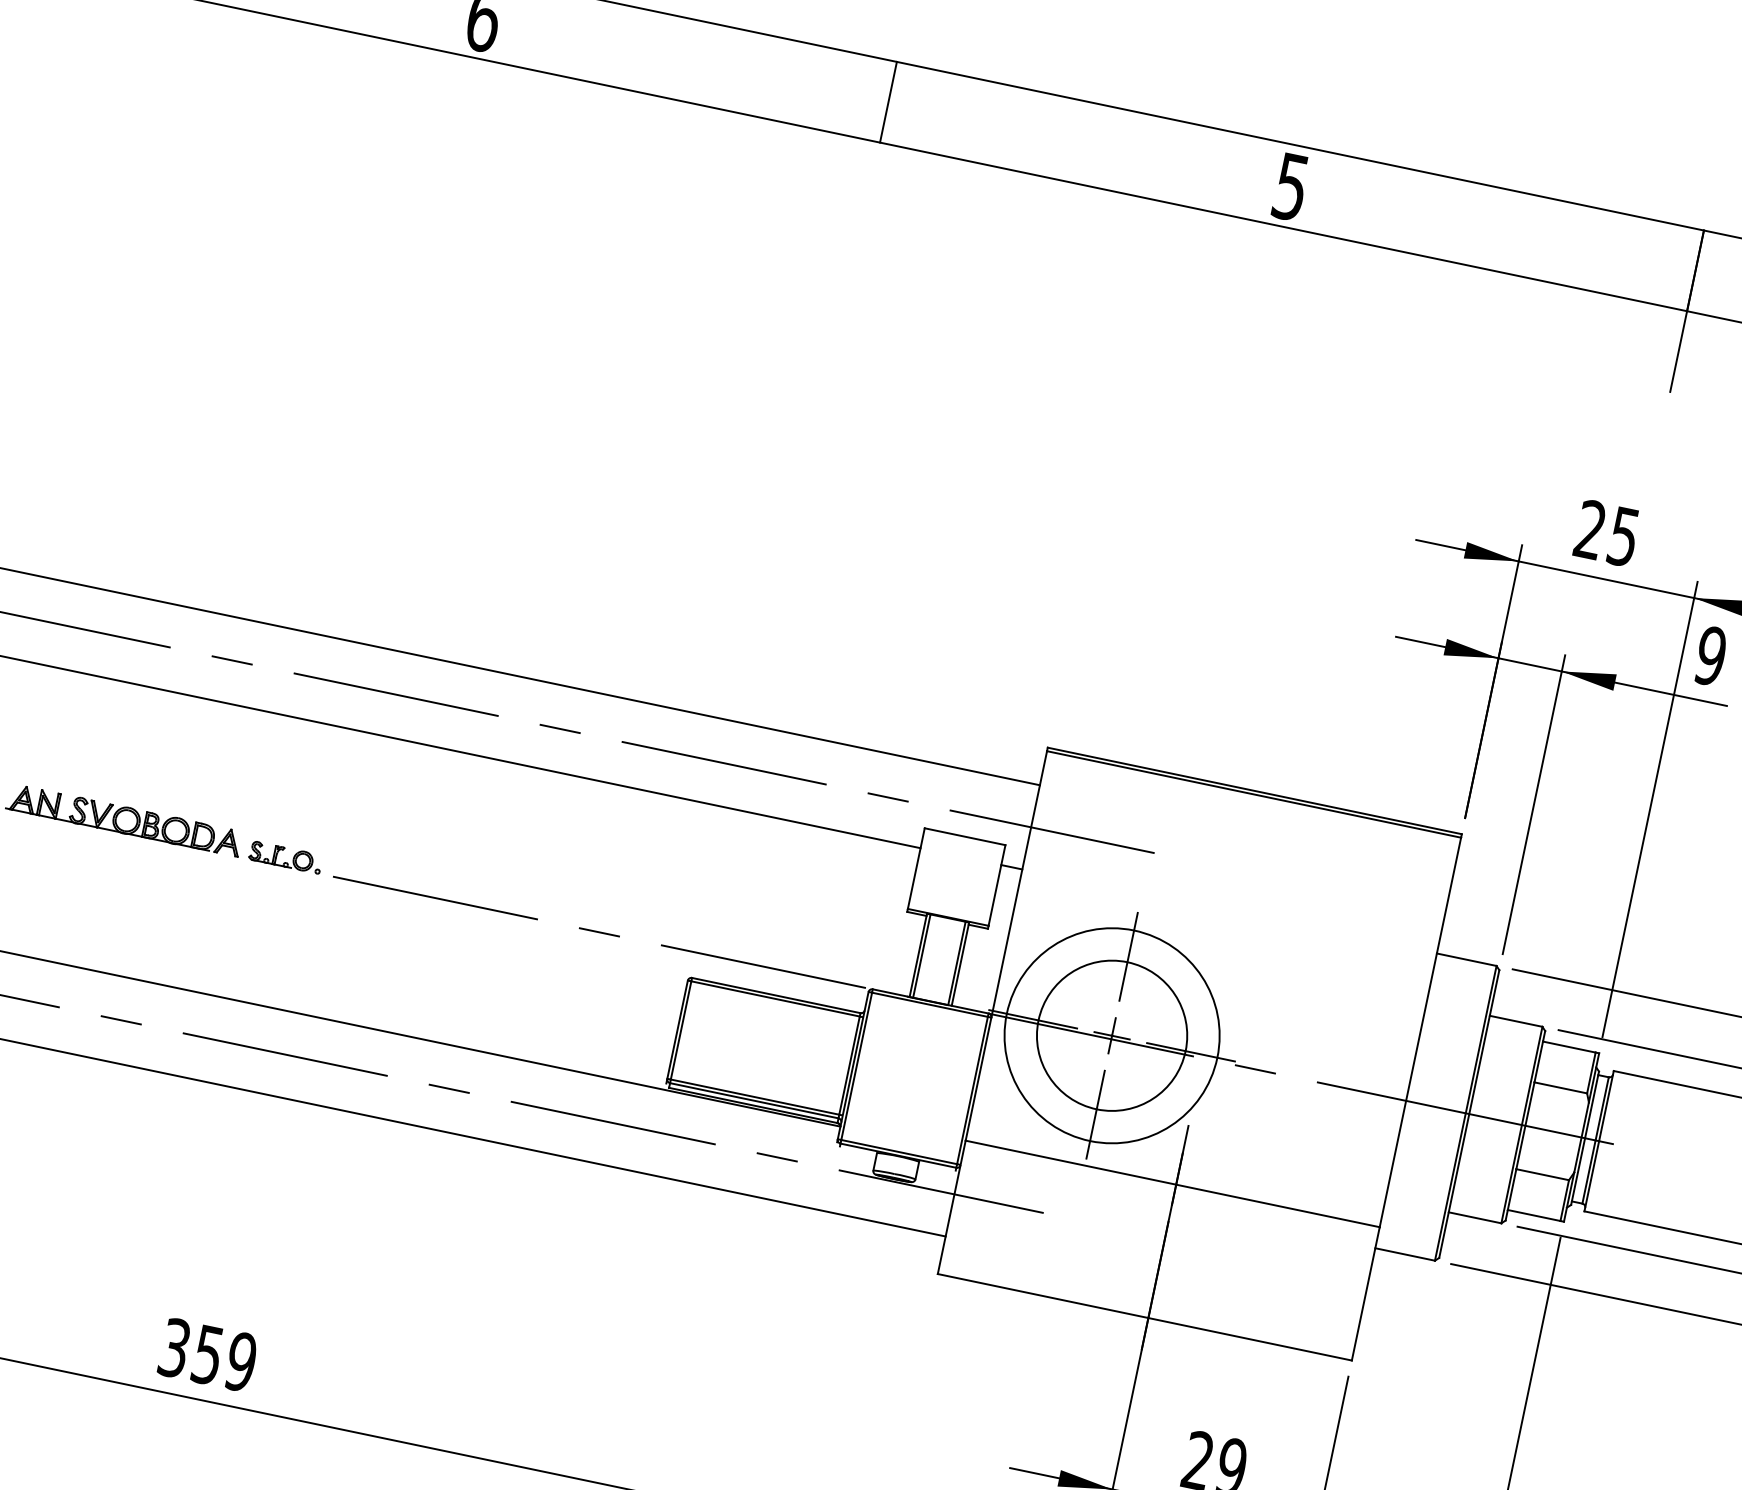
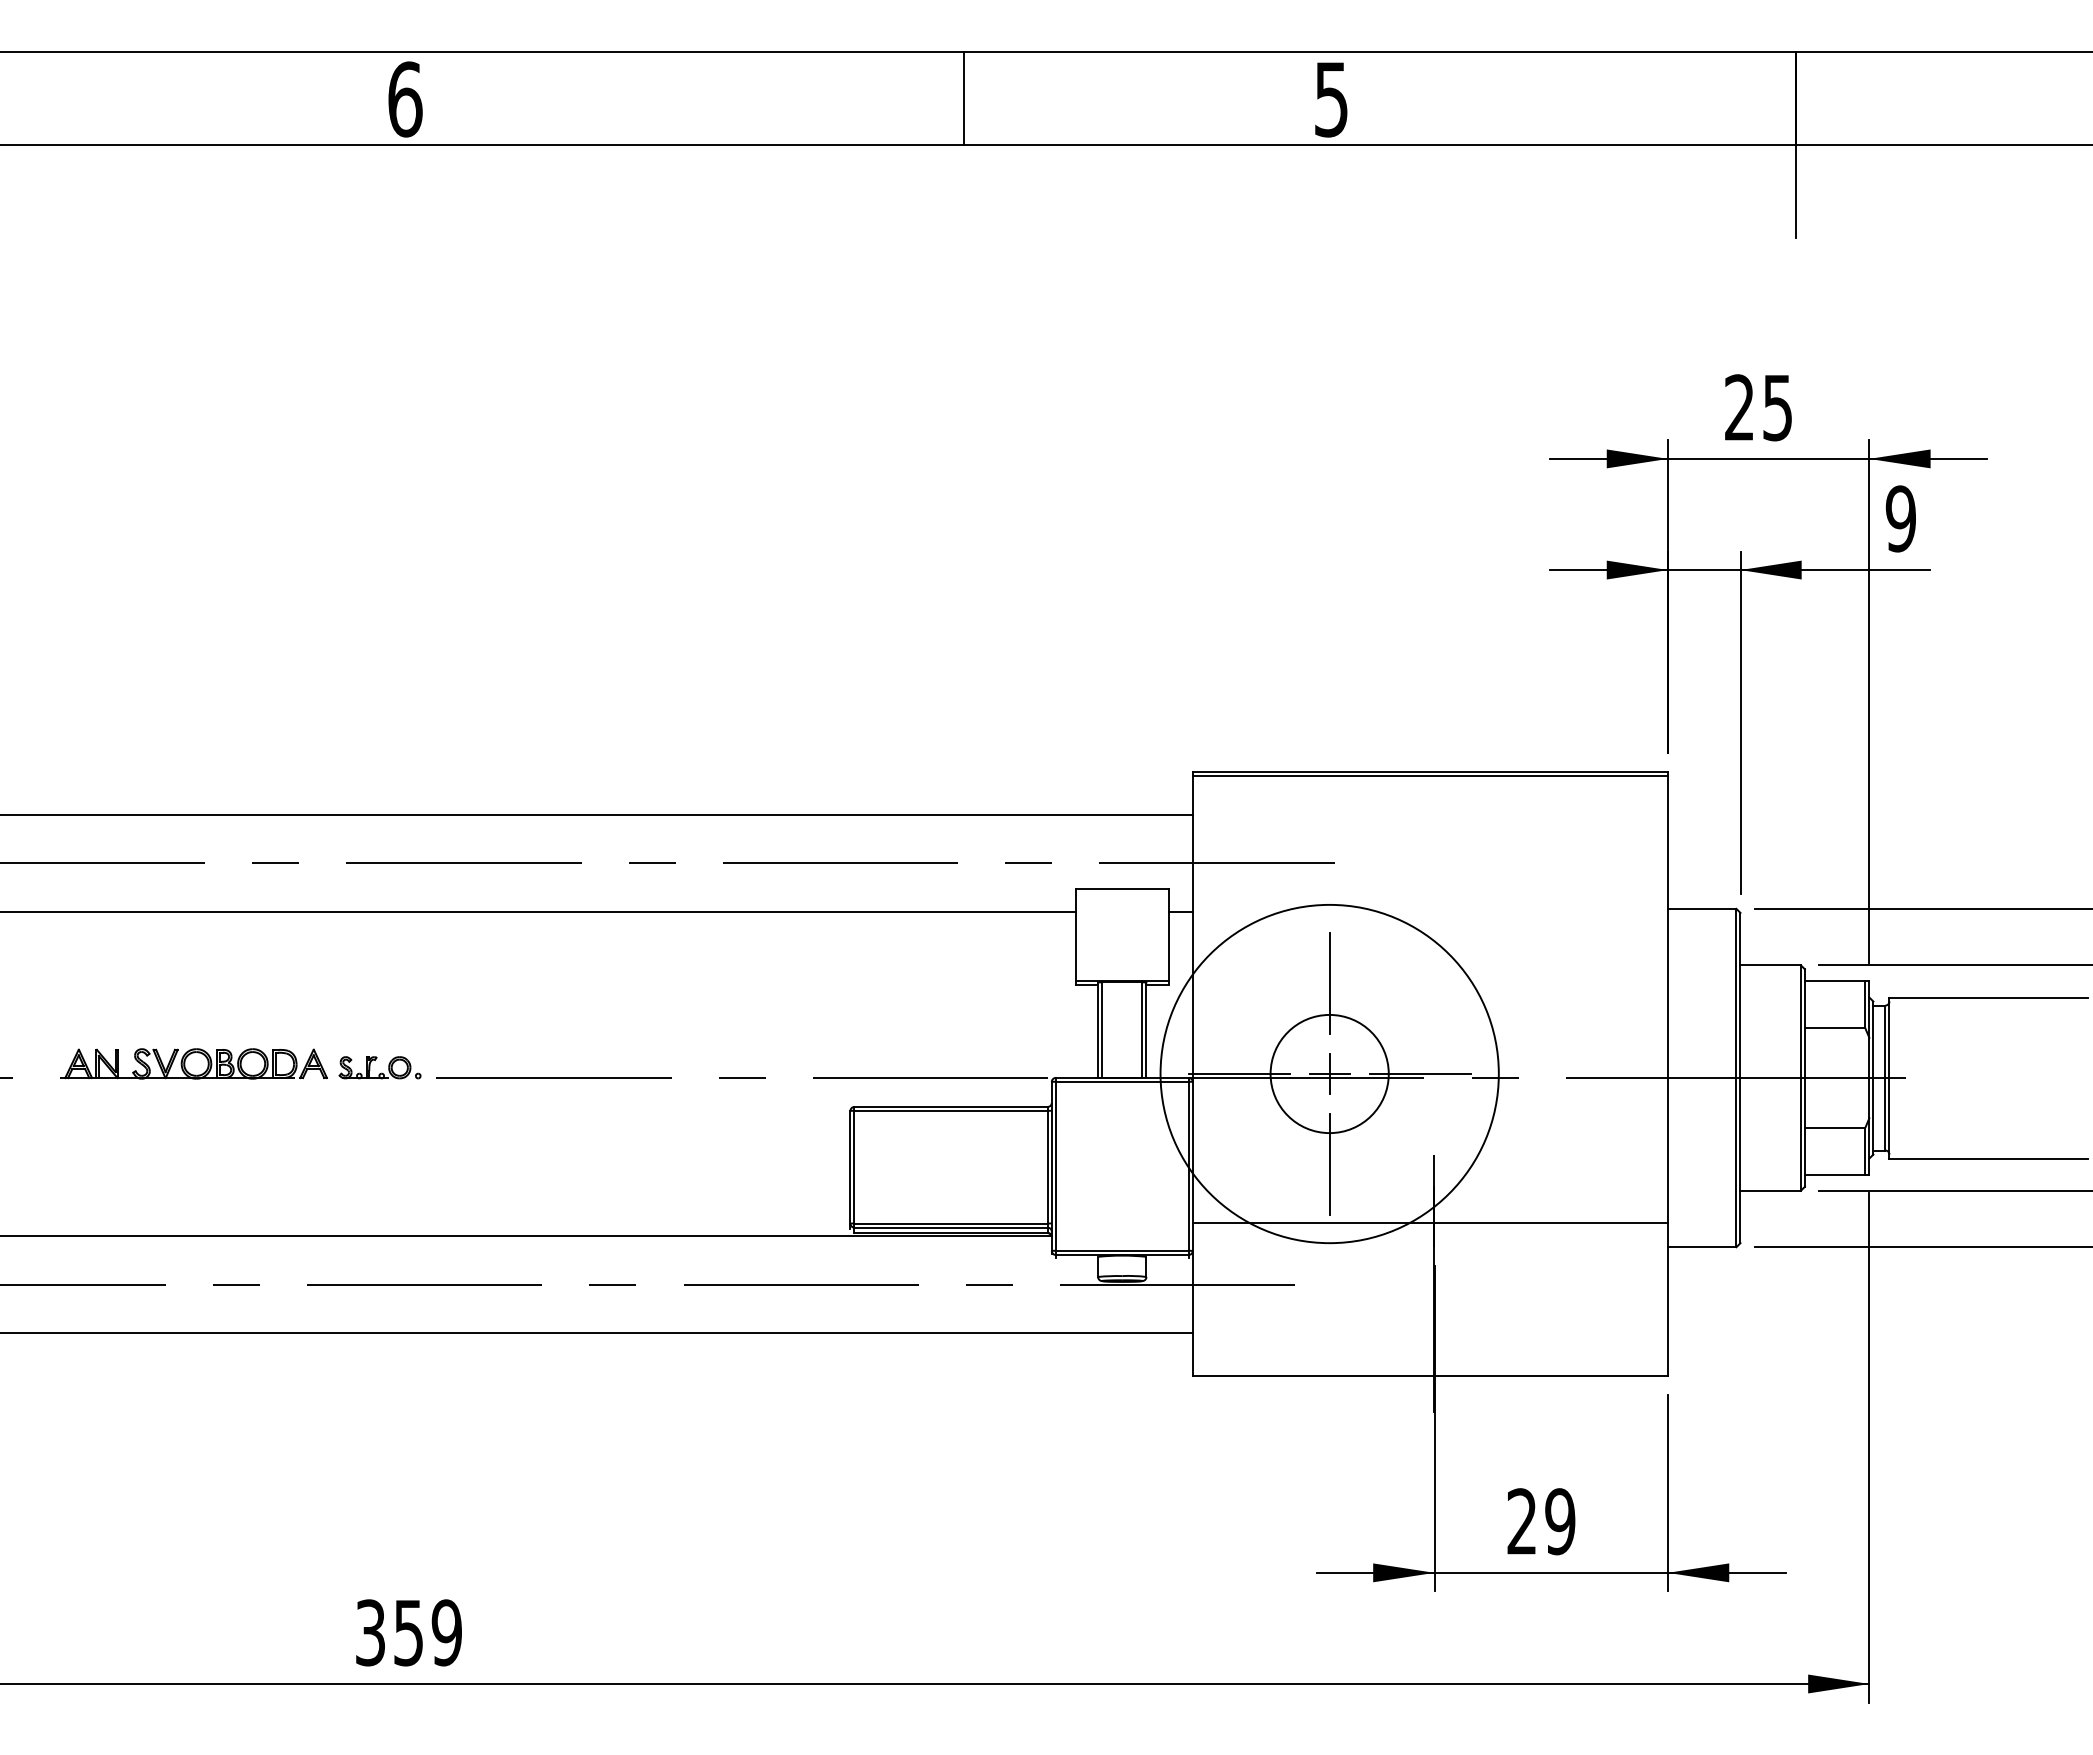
line: (888, 102) -> (964, 98), moved
circle: (1112, 1035) -> (1329, 1073), size x0.7
circle: (1112, 1035) -> (1329, 1073), size x1.4

